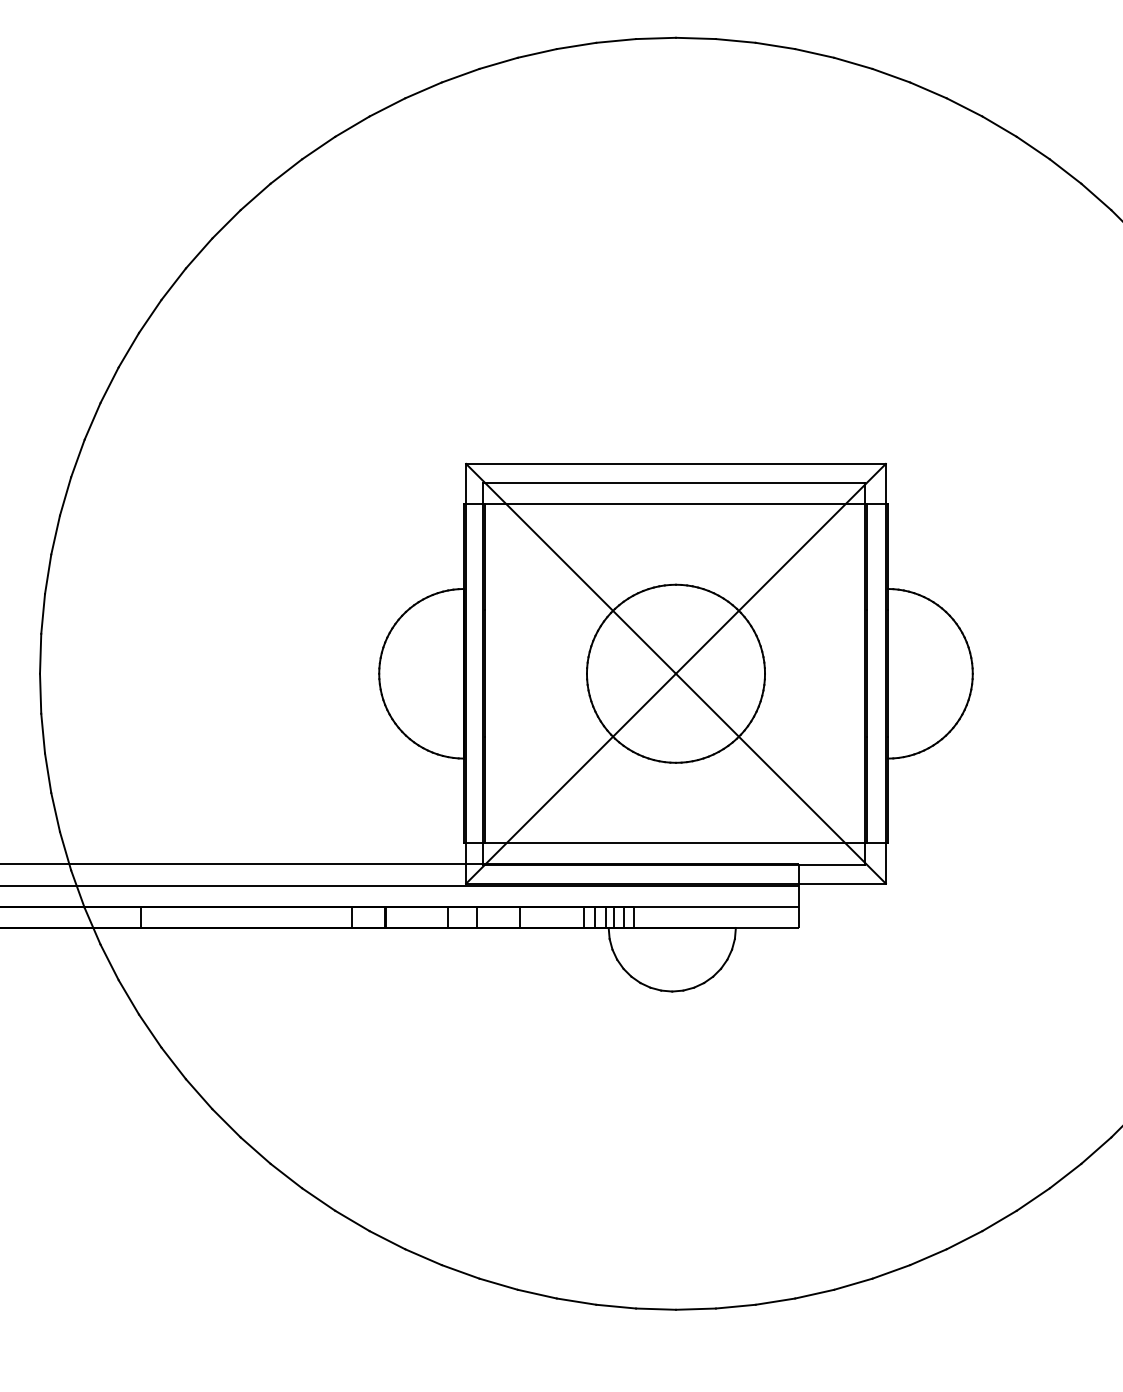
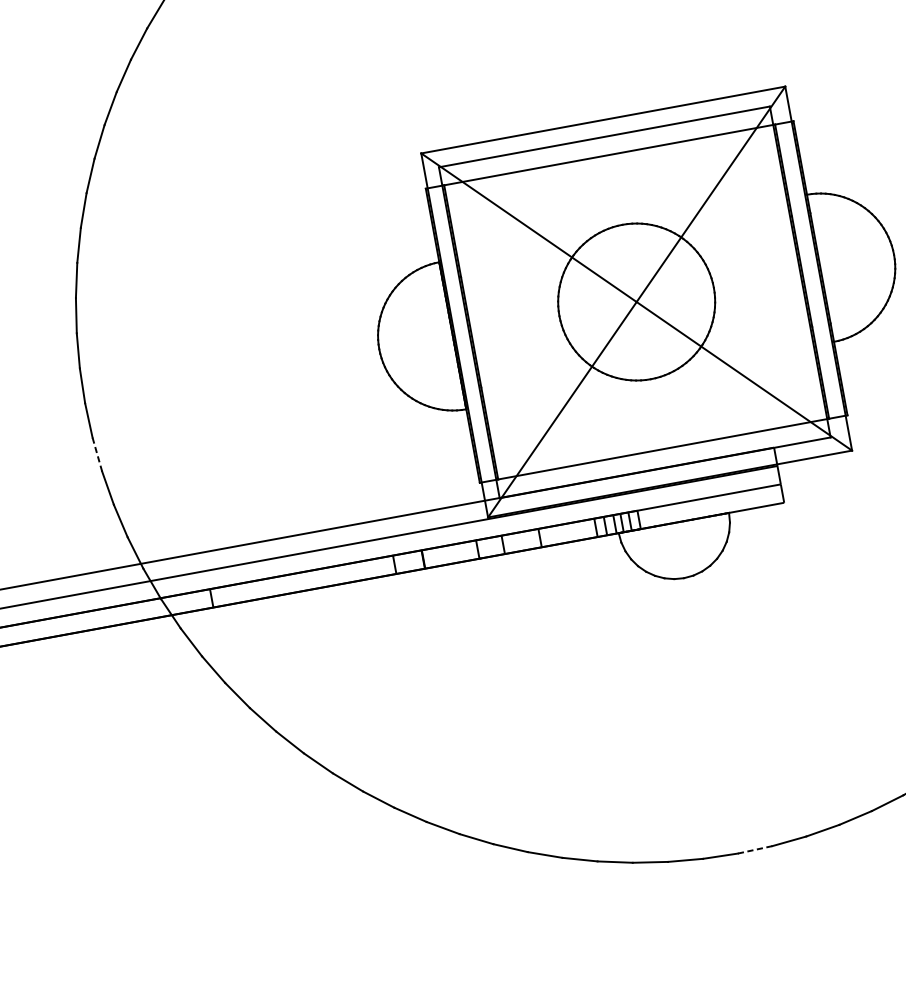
line: (43, 733) -> (97, 454), solid -> dashed
line: (695, 1309) -> (754, 850), solid -> dashed

